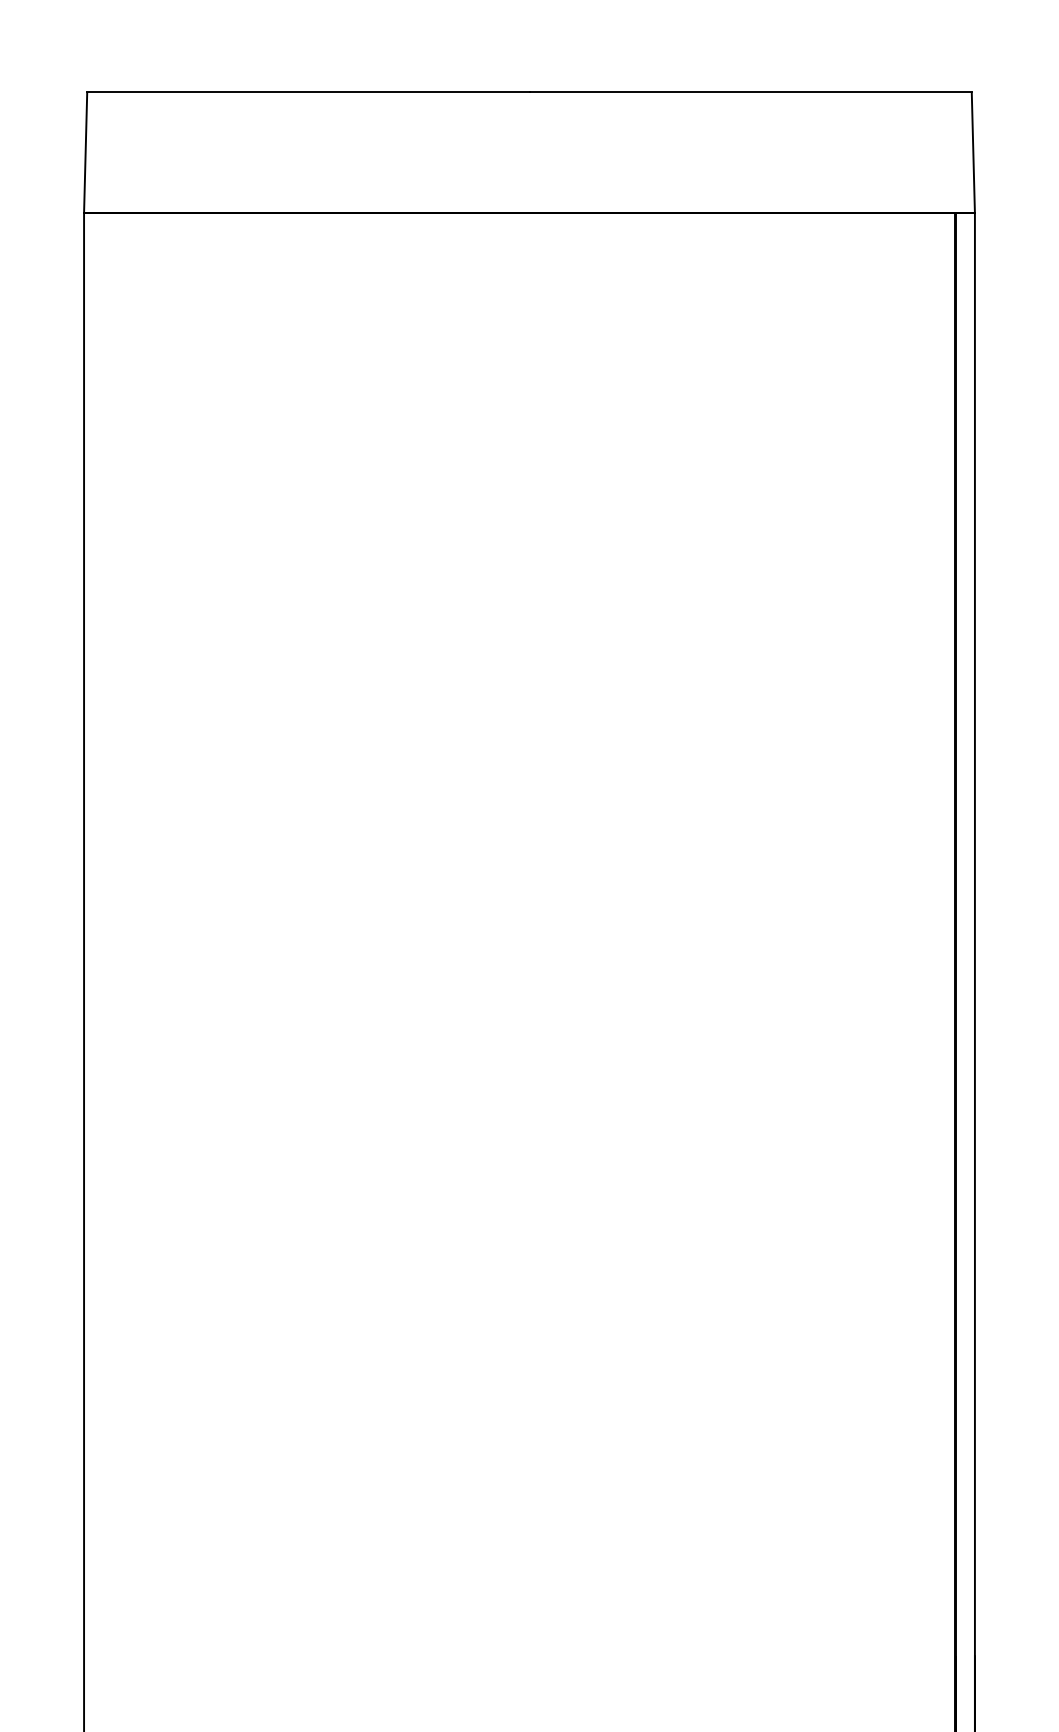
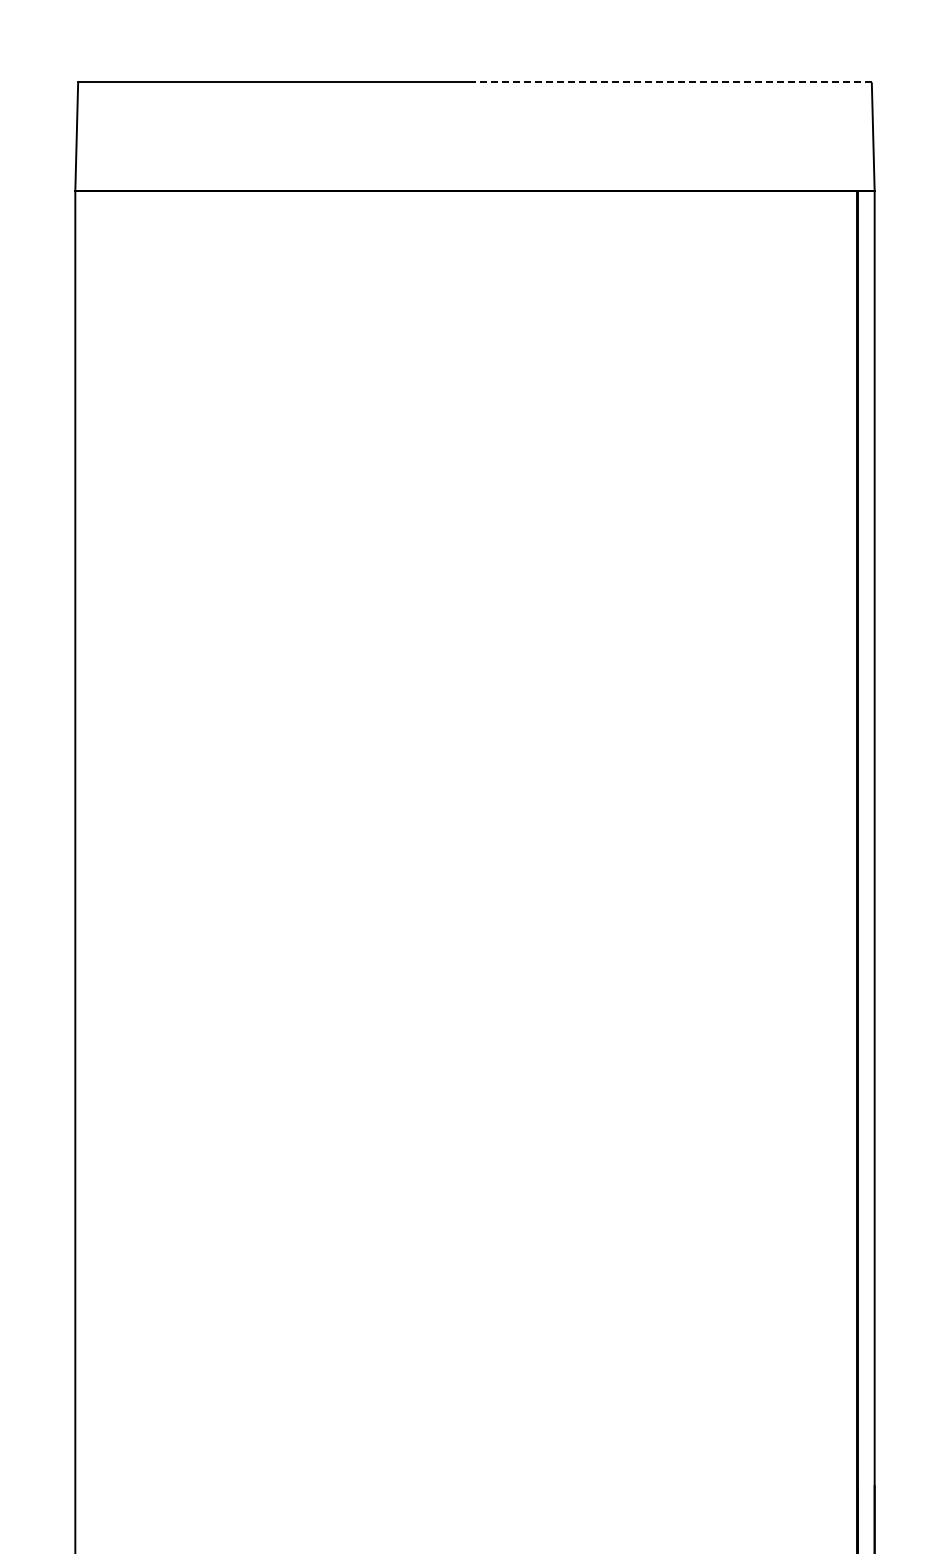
line: (749, 91) -> (672, 82), solid -> dashed

